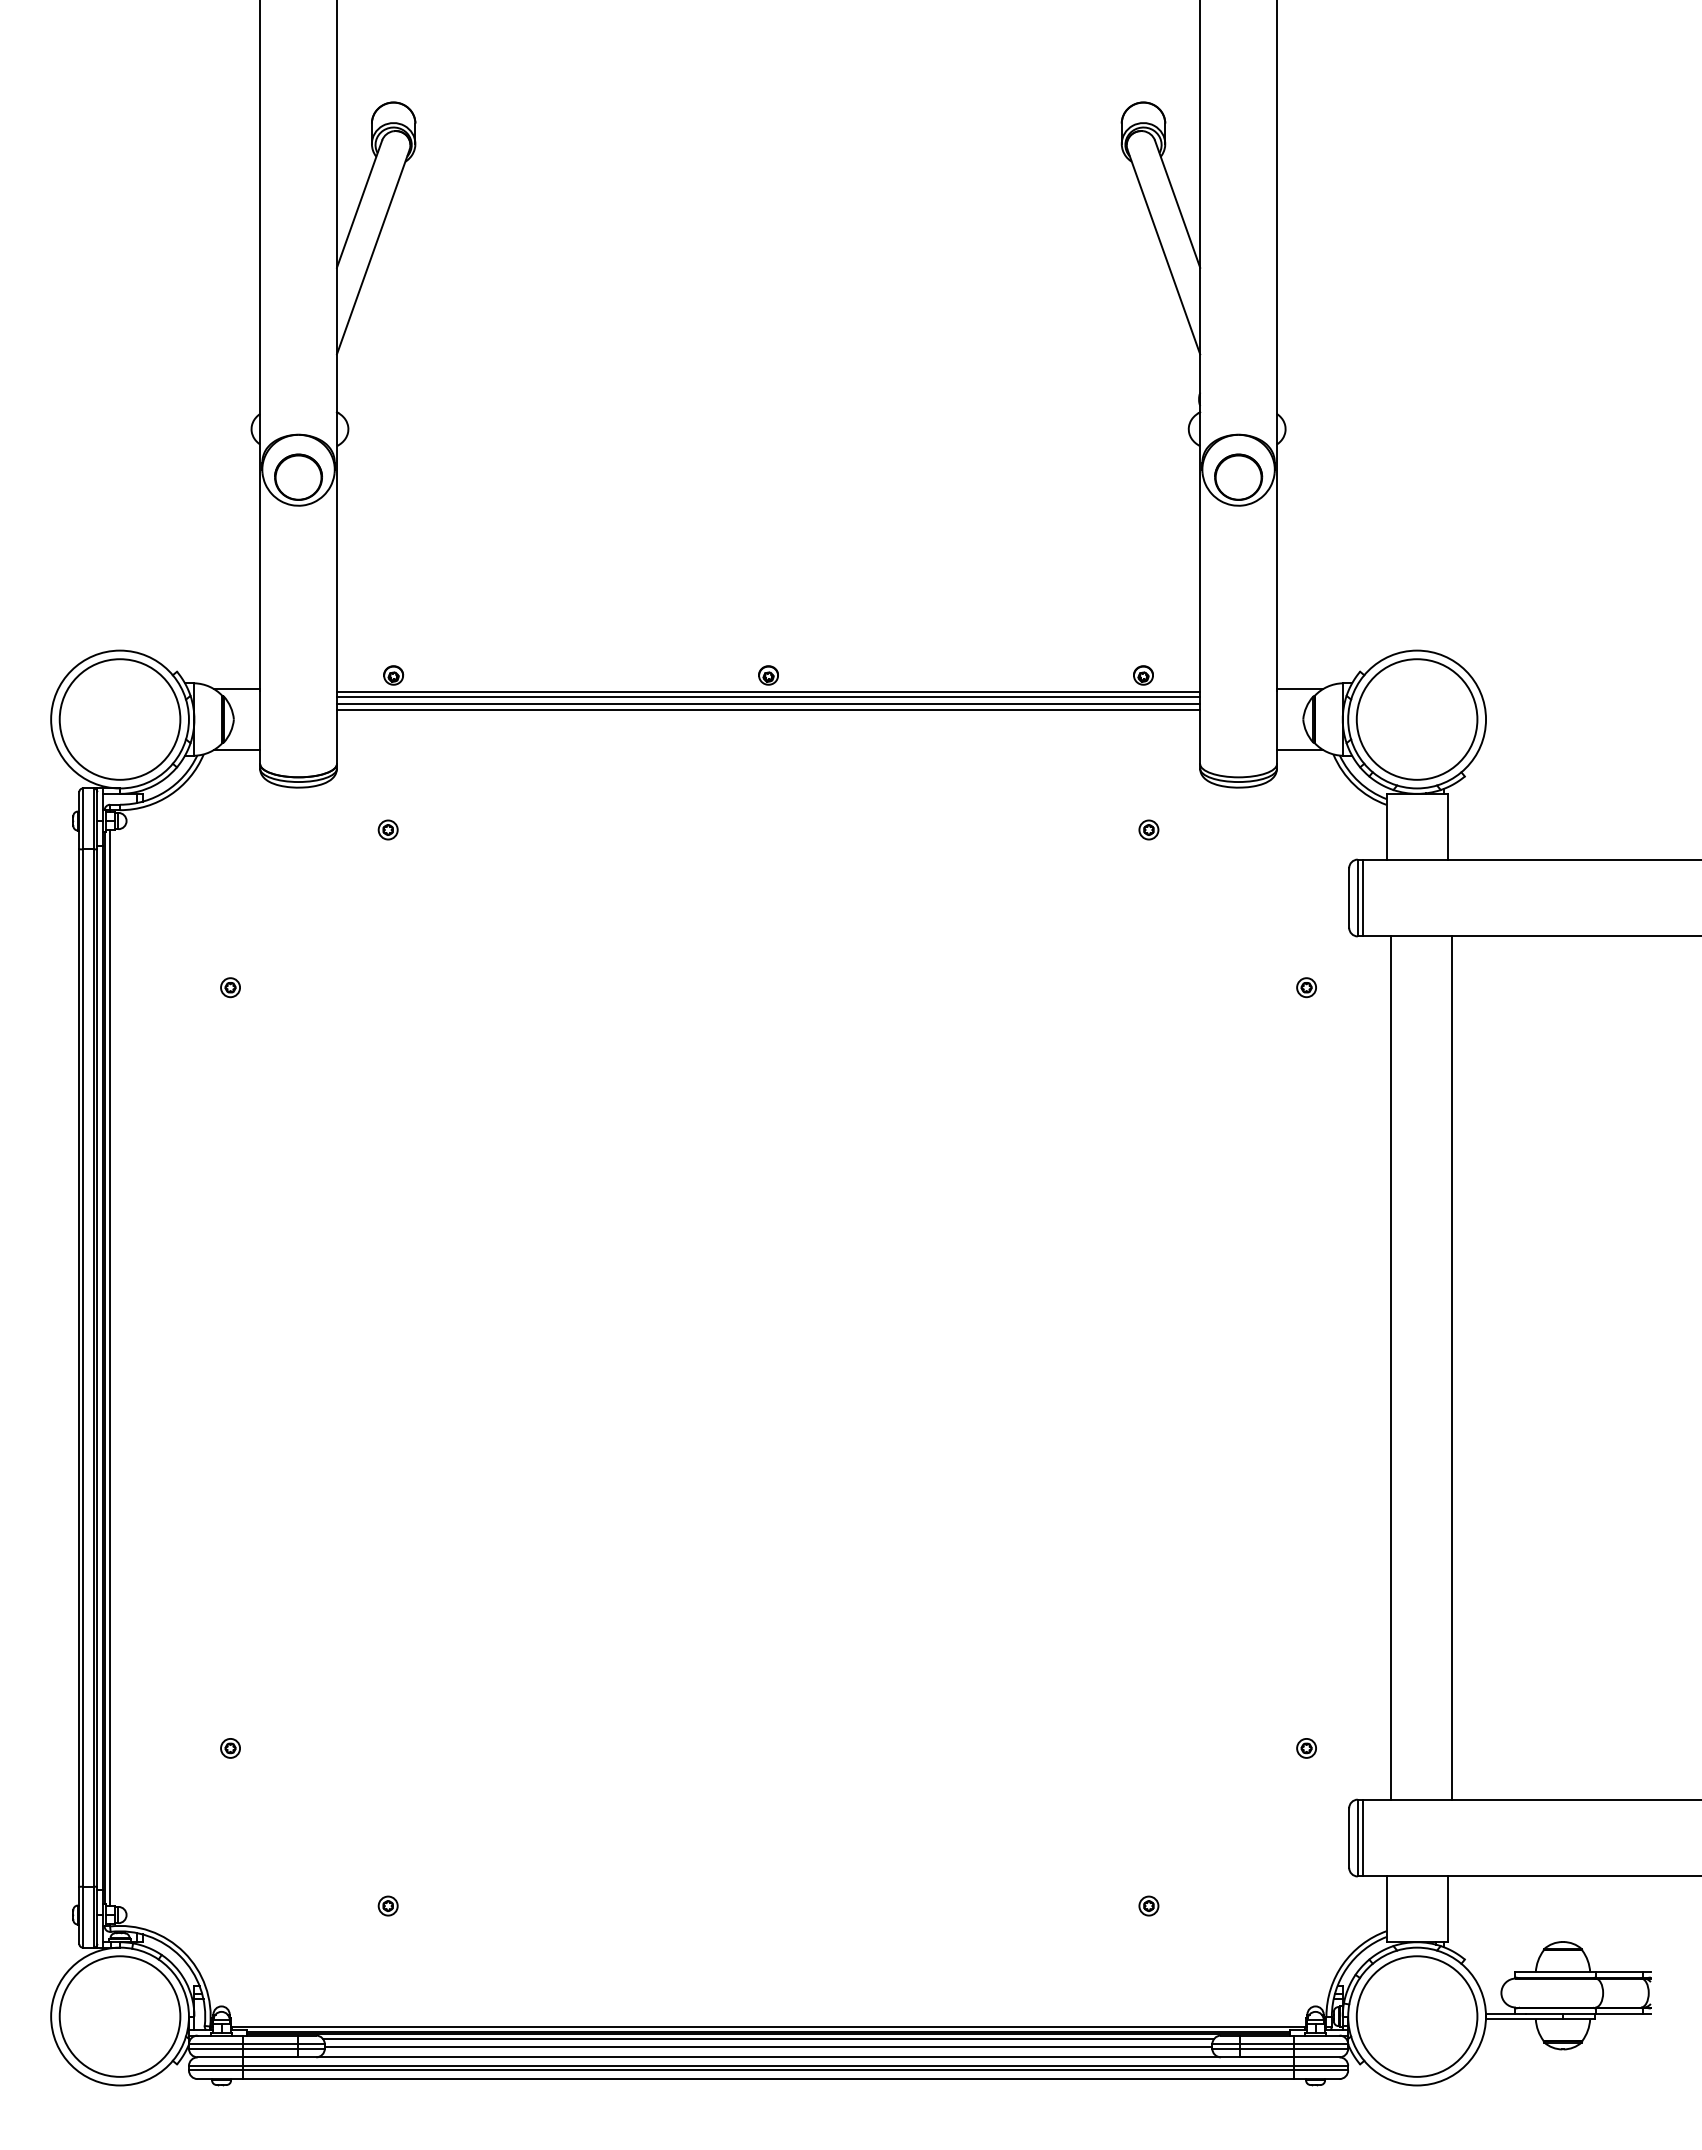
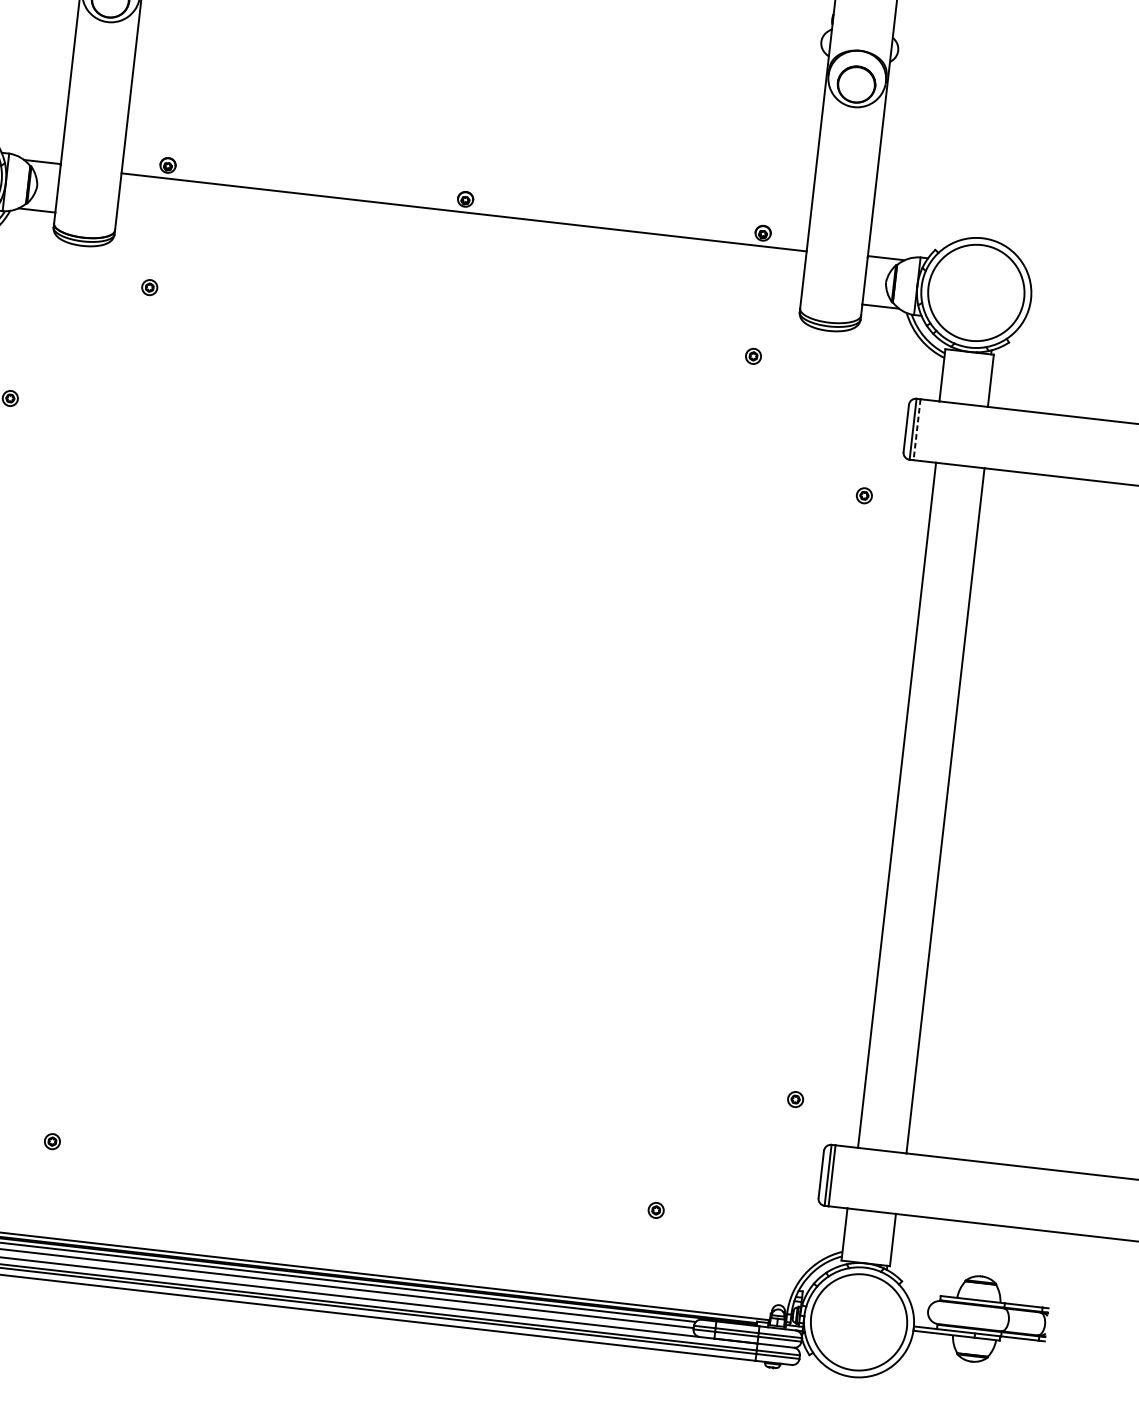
line: (768, 697) -> (463, 216), removed
line: (768, 704) -> (462, 222), removed
line: (768, 709) -> (462, 226), removed
line: (1362, 898) -> (916, 430), solid -> dashed

